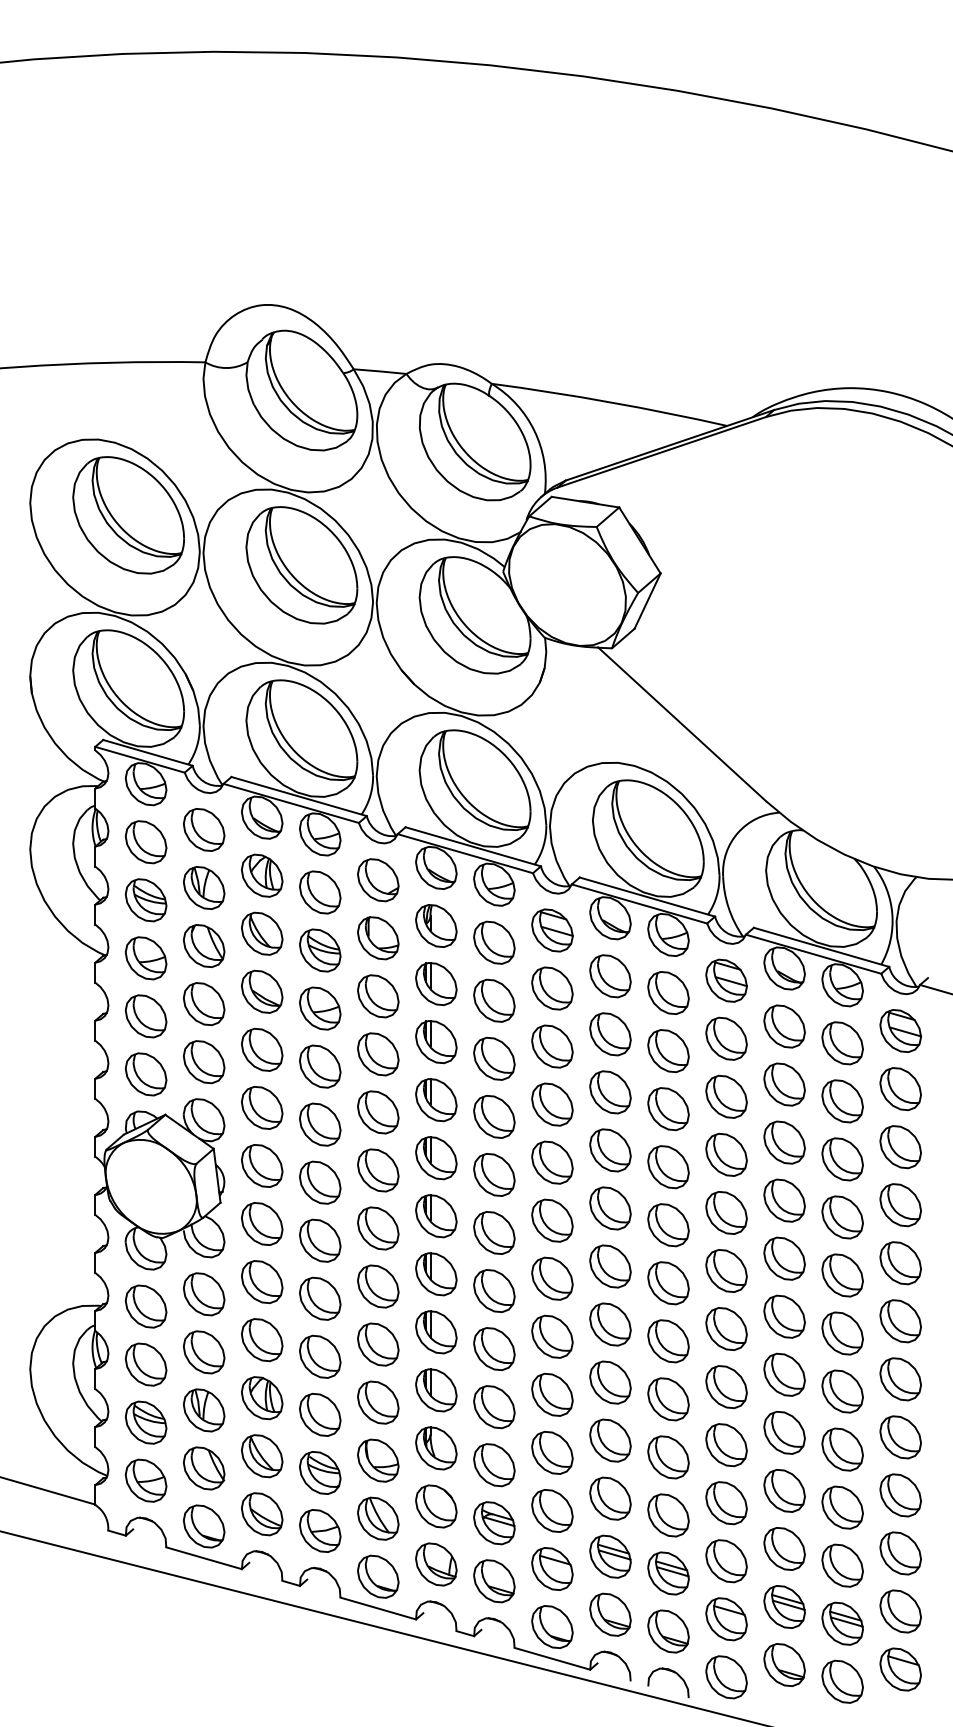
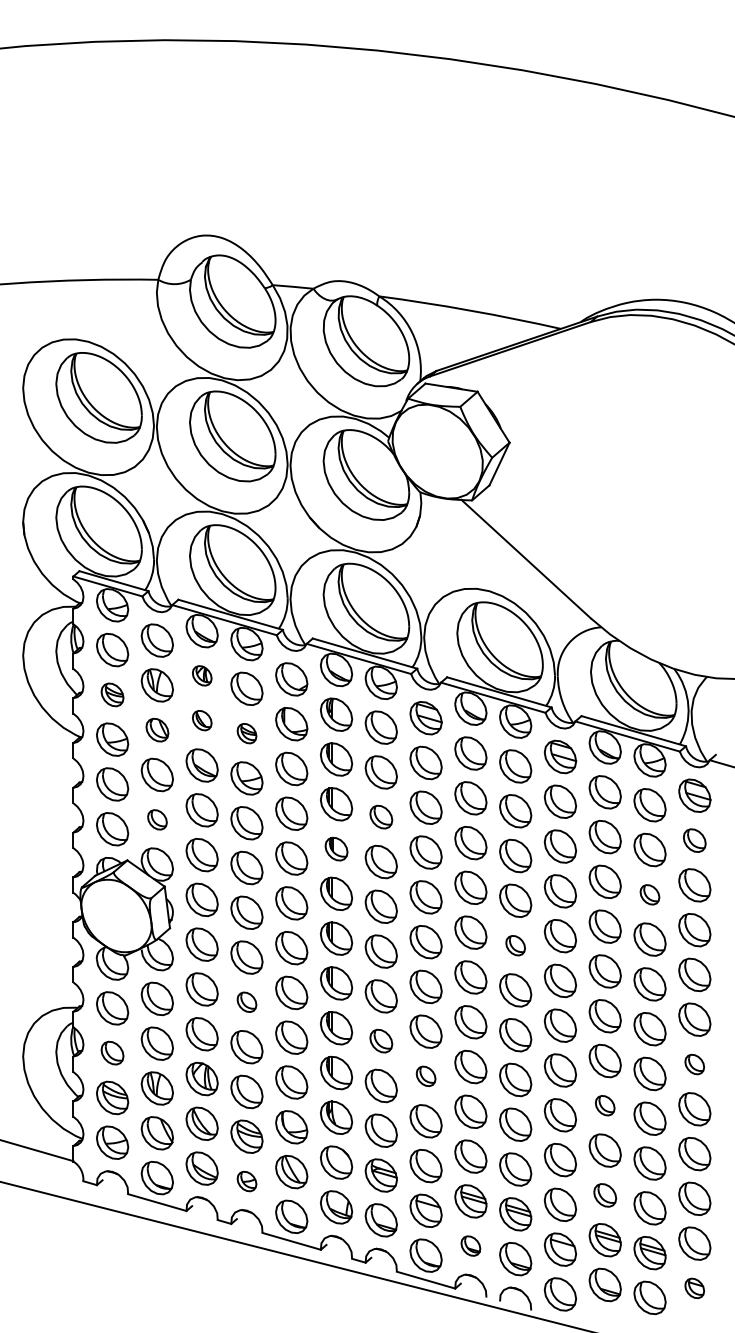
part: (262, 875) -> (202, 675), size x0.6
part: (145, 900) -> (112, 695), size x0.7
part: (262, 933) -> (202, 720), size x0.6
part: (204, 945) -> (157, 729), size x0.7
part: (320, 950) -> (247, 733), size x0.6
part: (494, 1058) -> (381, 816), size x0.7
part: (204, 1062) -> (157, 820), size x0.6
part: (900, 1089) -> (694, 840), size x0.7
part: (436, 1100) -> (336, 849), size x0.7
part: (842, 1159) -> (649, 894), size x0.6
part: (668, 1225) -> (515, 945), size x0.6
part: (320, 1298) -> (247, 1002), size x0.6
part: (494, 1348) -> (381, 1040), size x0.7
part: (145, 1364) -> (112, 1053), size x0.7
part: (900, 1379) -> (694, 1064), size x0.6
part: (552, 1394) -> (426, 1076), size x0.6
part: (784, 1432) -> (605, 1105), size x0.6
part: (320, 1530) -> (247, 1181), size x0.6
part: (784, 1548) -> (605, 1195), size x0.7
part: (610, 1614) -> (470, 1245), size x0.6
part: (900, 1669) -> (694, 1288), size x0.6

